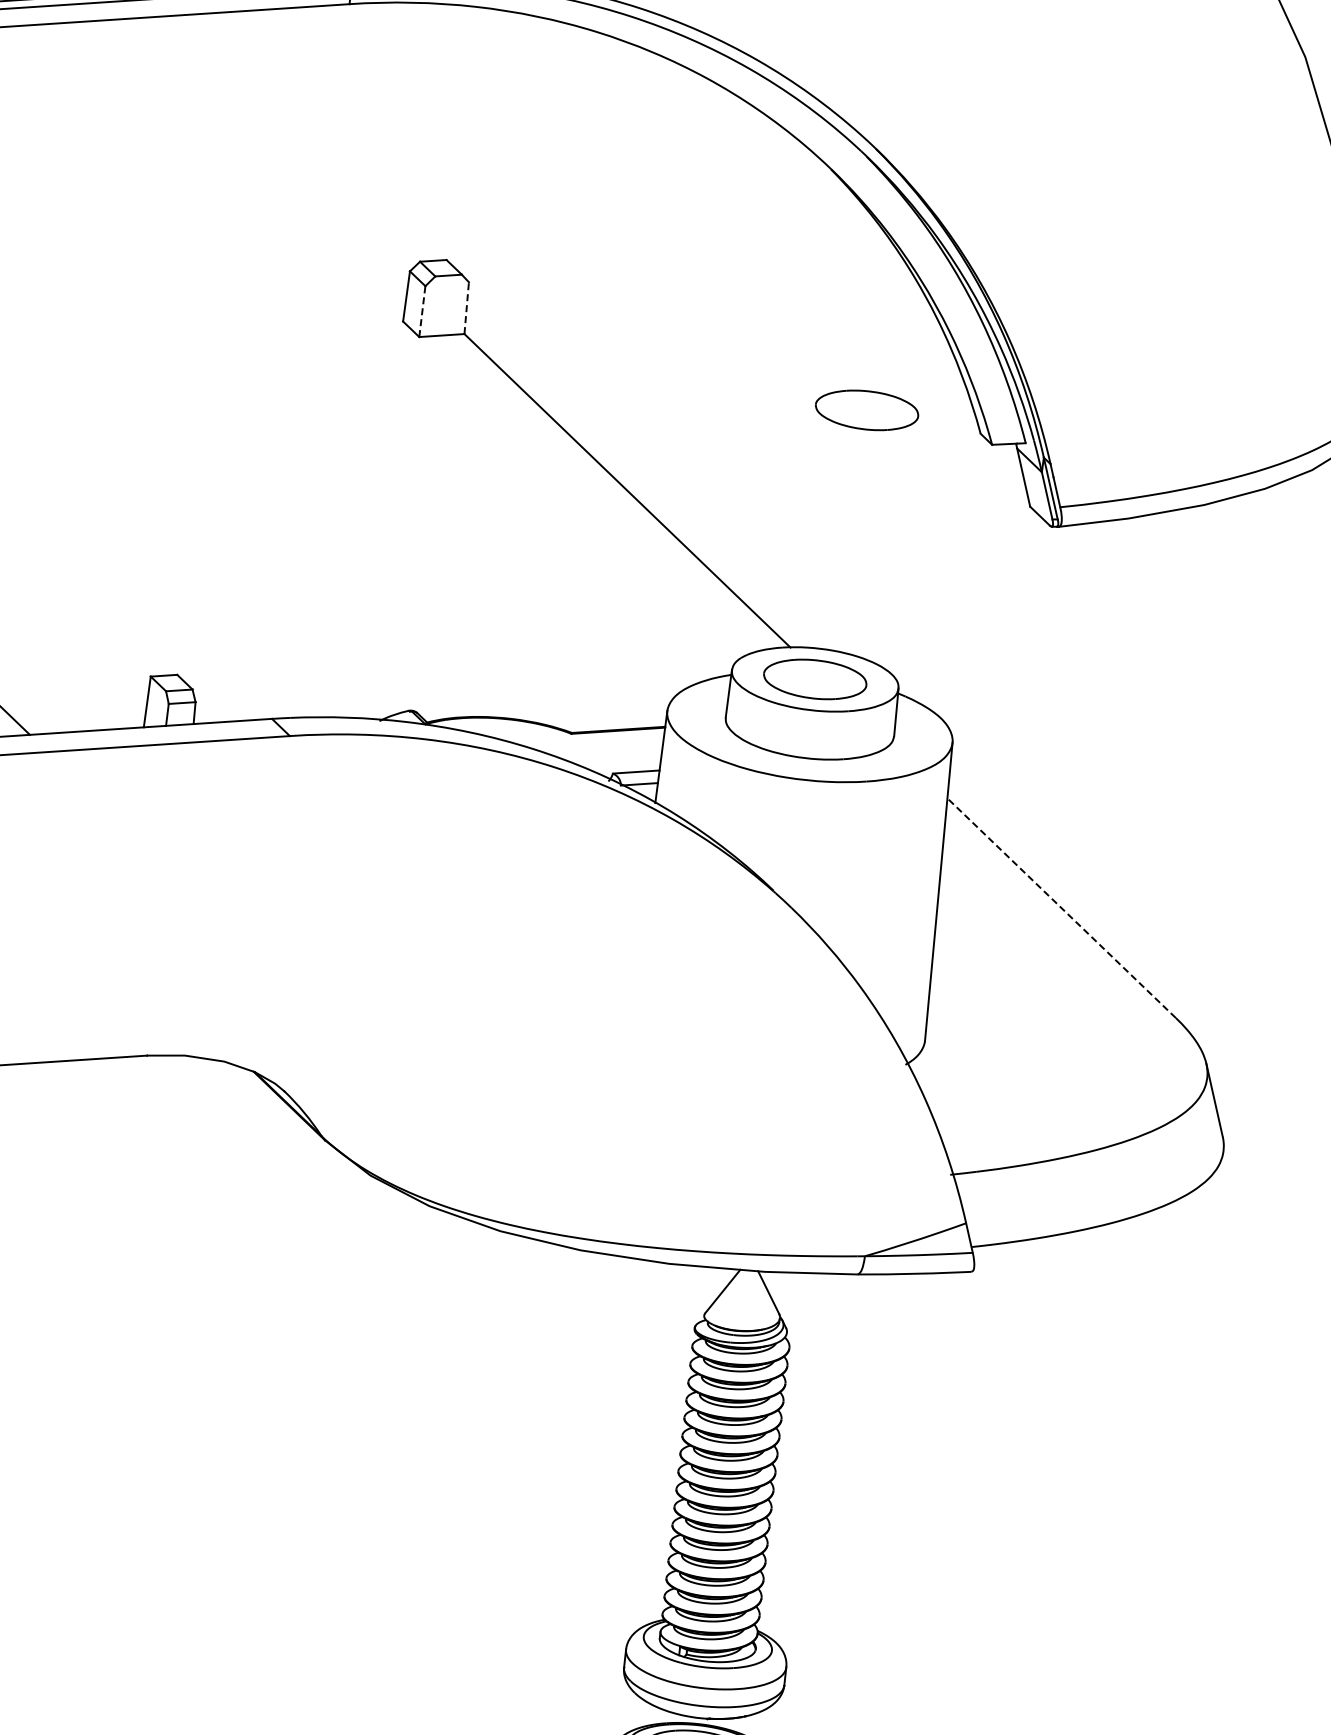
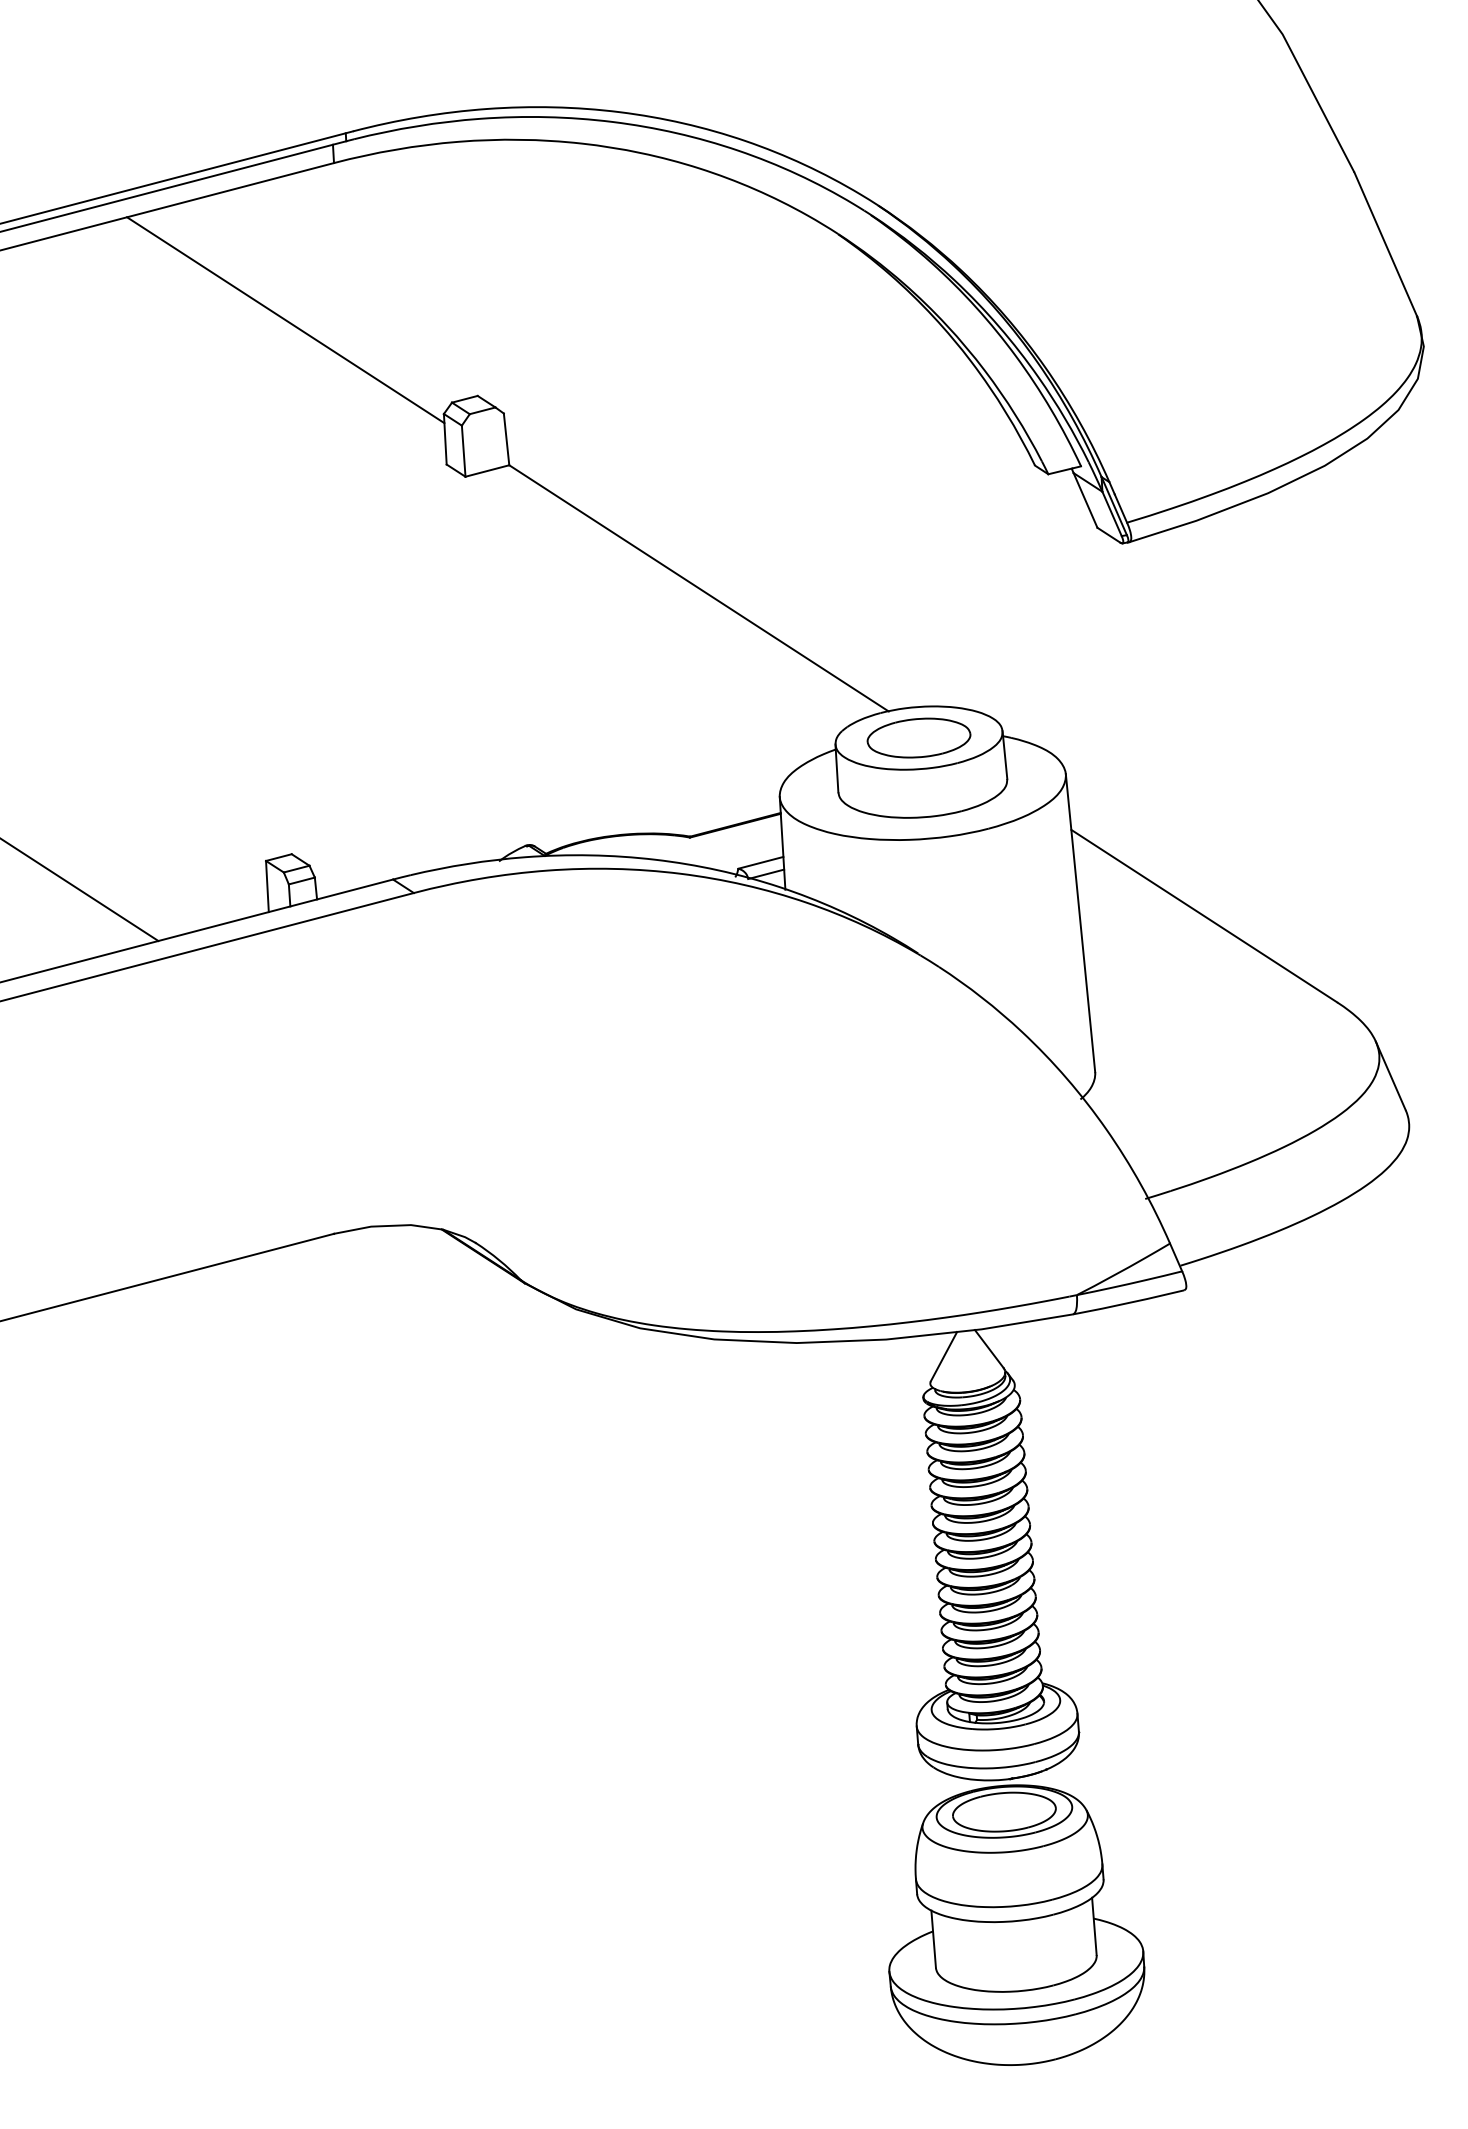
line: (272, 149) -> (285, 320), added
line: (466, 307) -> (506, 438), dashed -> solid
line: (422, 311) -> (463, 451), dashed -> solid
part: (866, 409) -> (918, 463), removed
line: (1061, 907) -> (1203, 915), dashed -> solid

